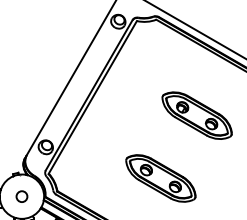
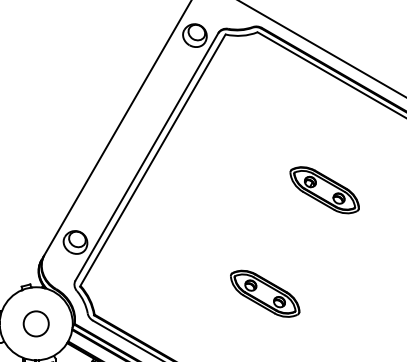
part: (196, 115) -> (323, 190), size x0.6
part: (160, 178) -> (264, 293), size x0.6
circle: (21, 196) -> (35, 323), size x1.4

